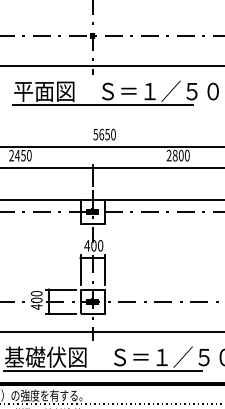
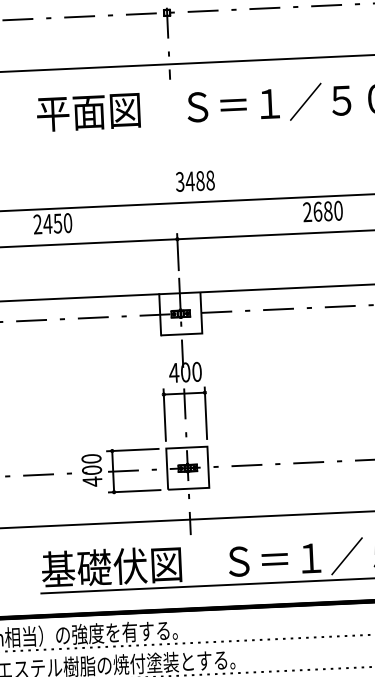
line: (103, 104) -> (191, 129), removed
text: (104, 134) -> (195, 181), 5650 -> 3488
text: (177, 155) -> (321, 211), 2800 -> 2680

